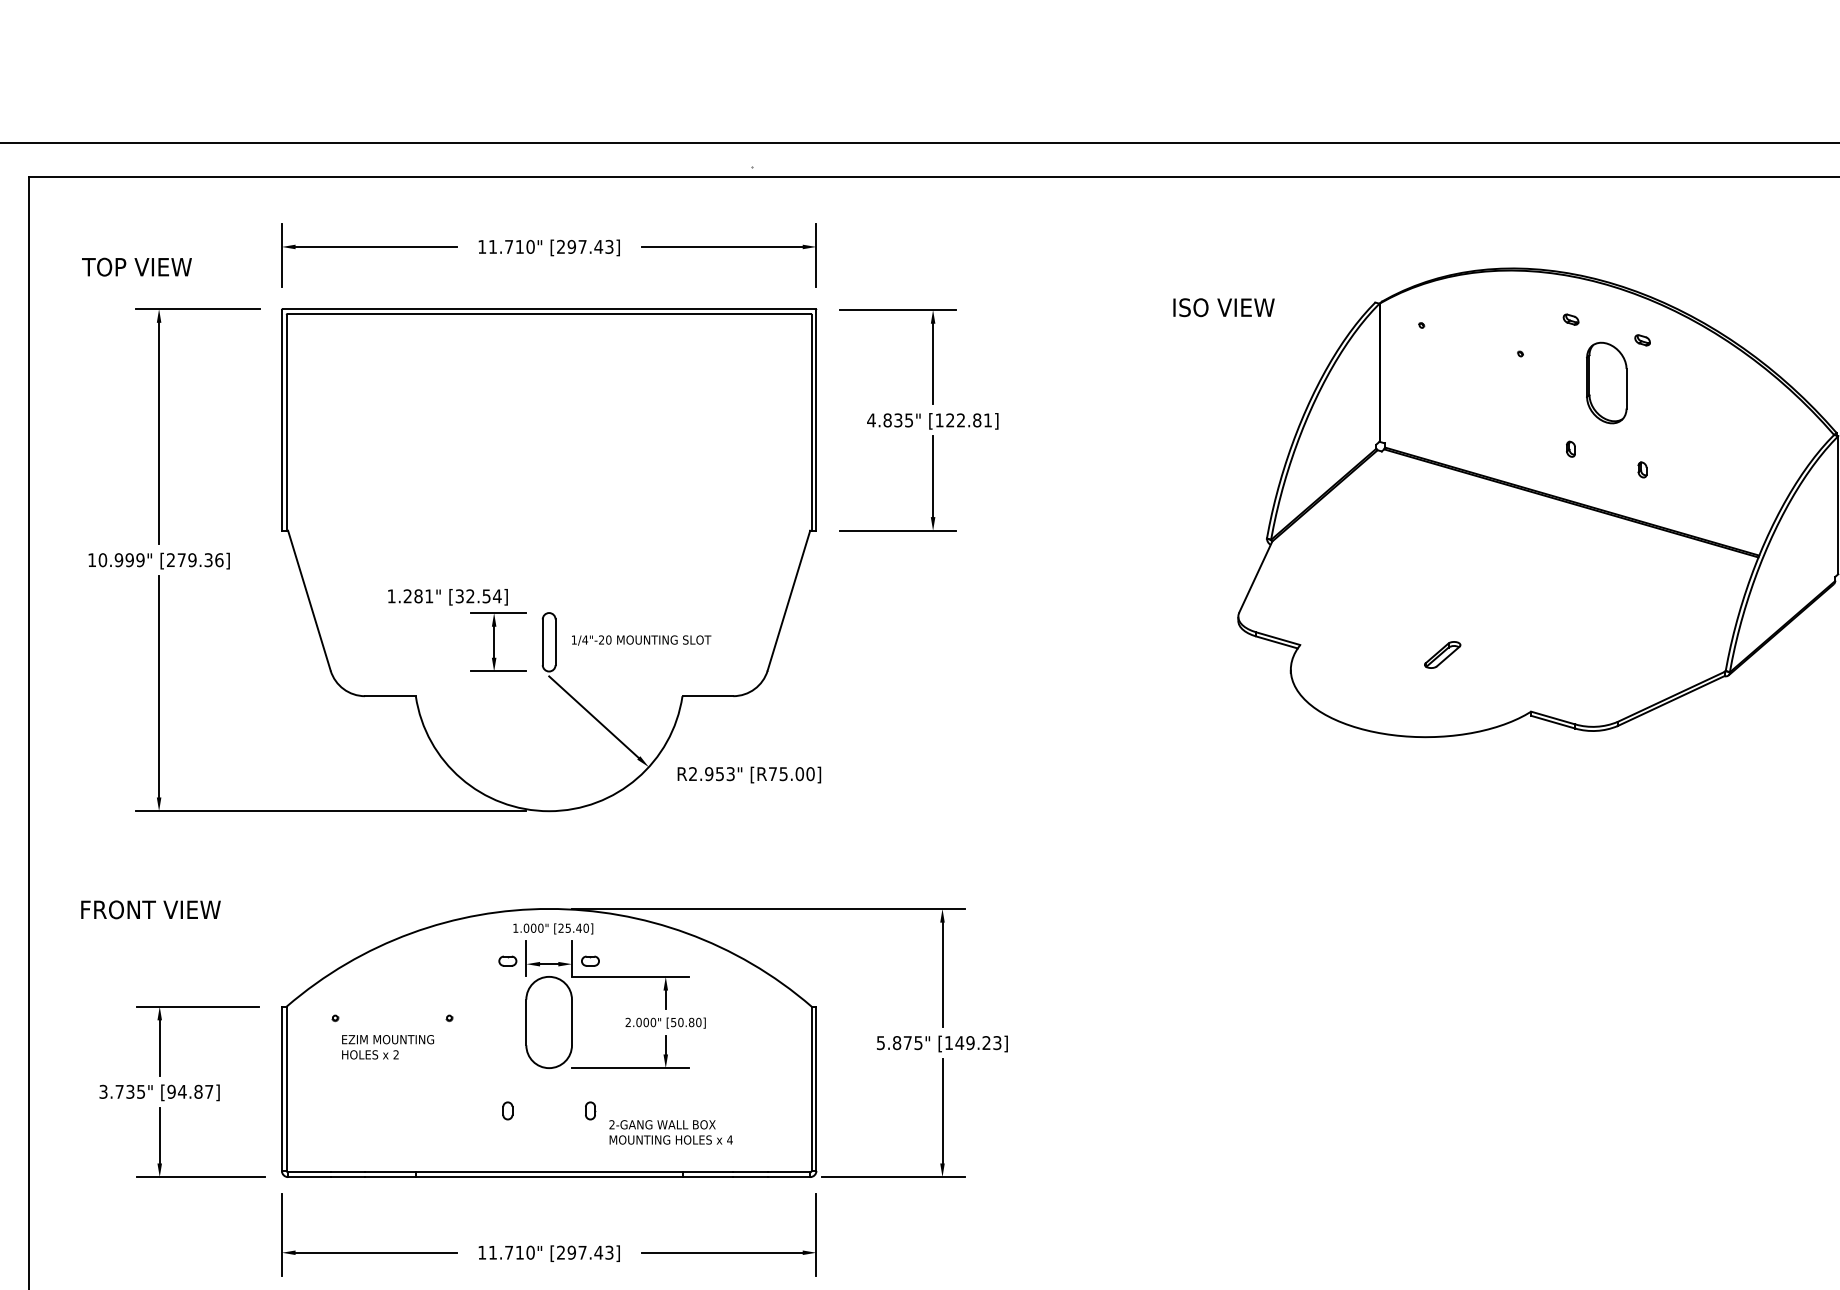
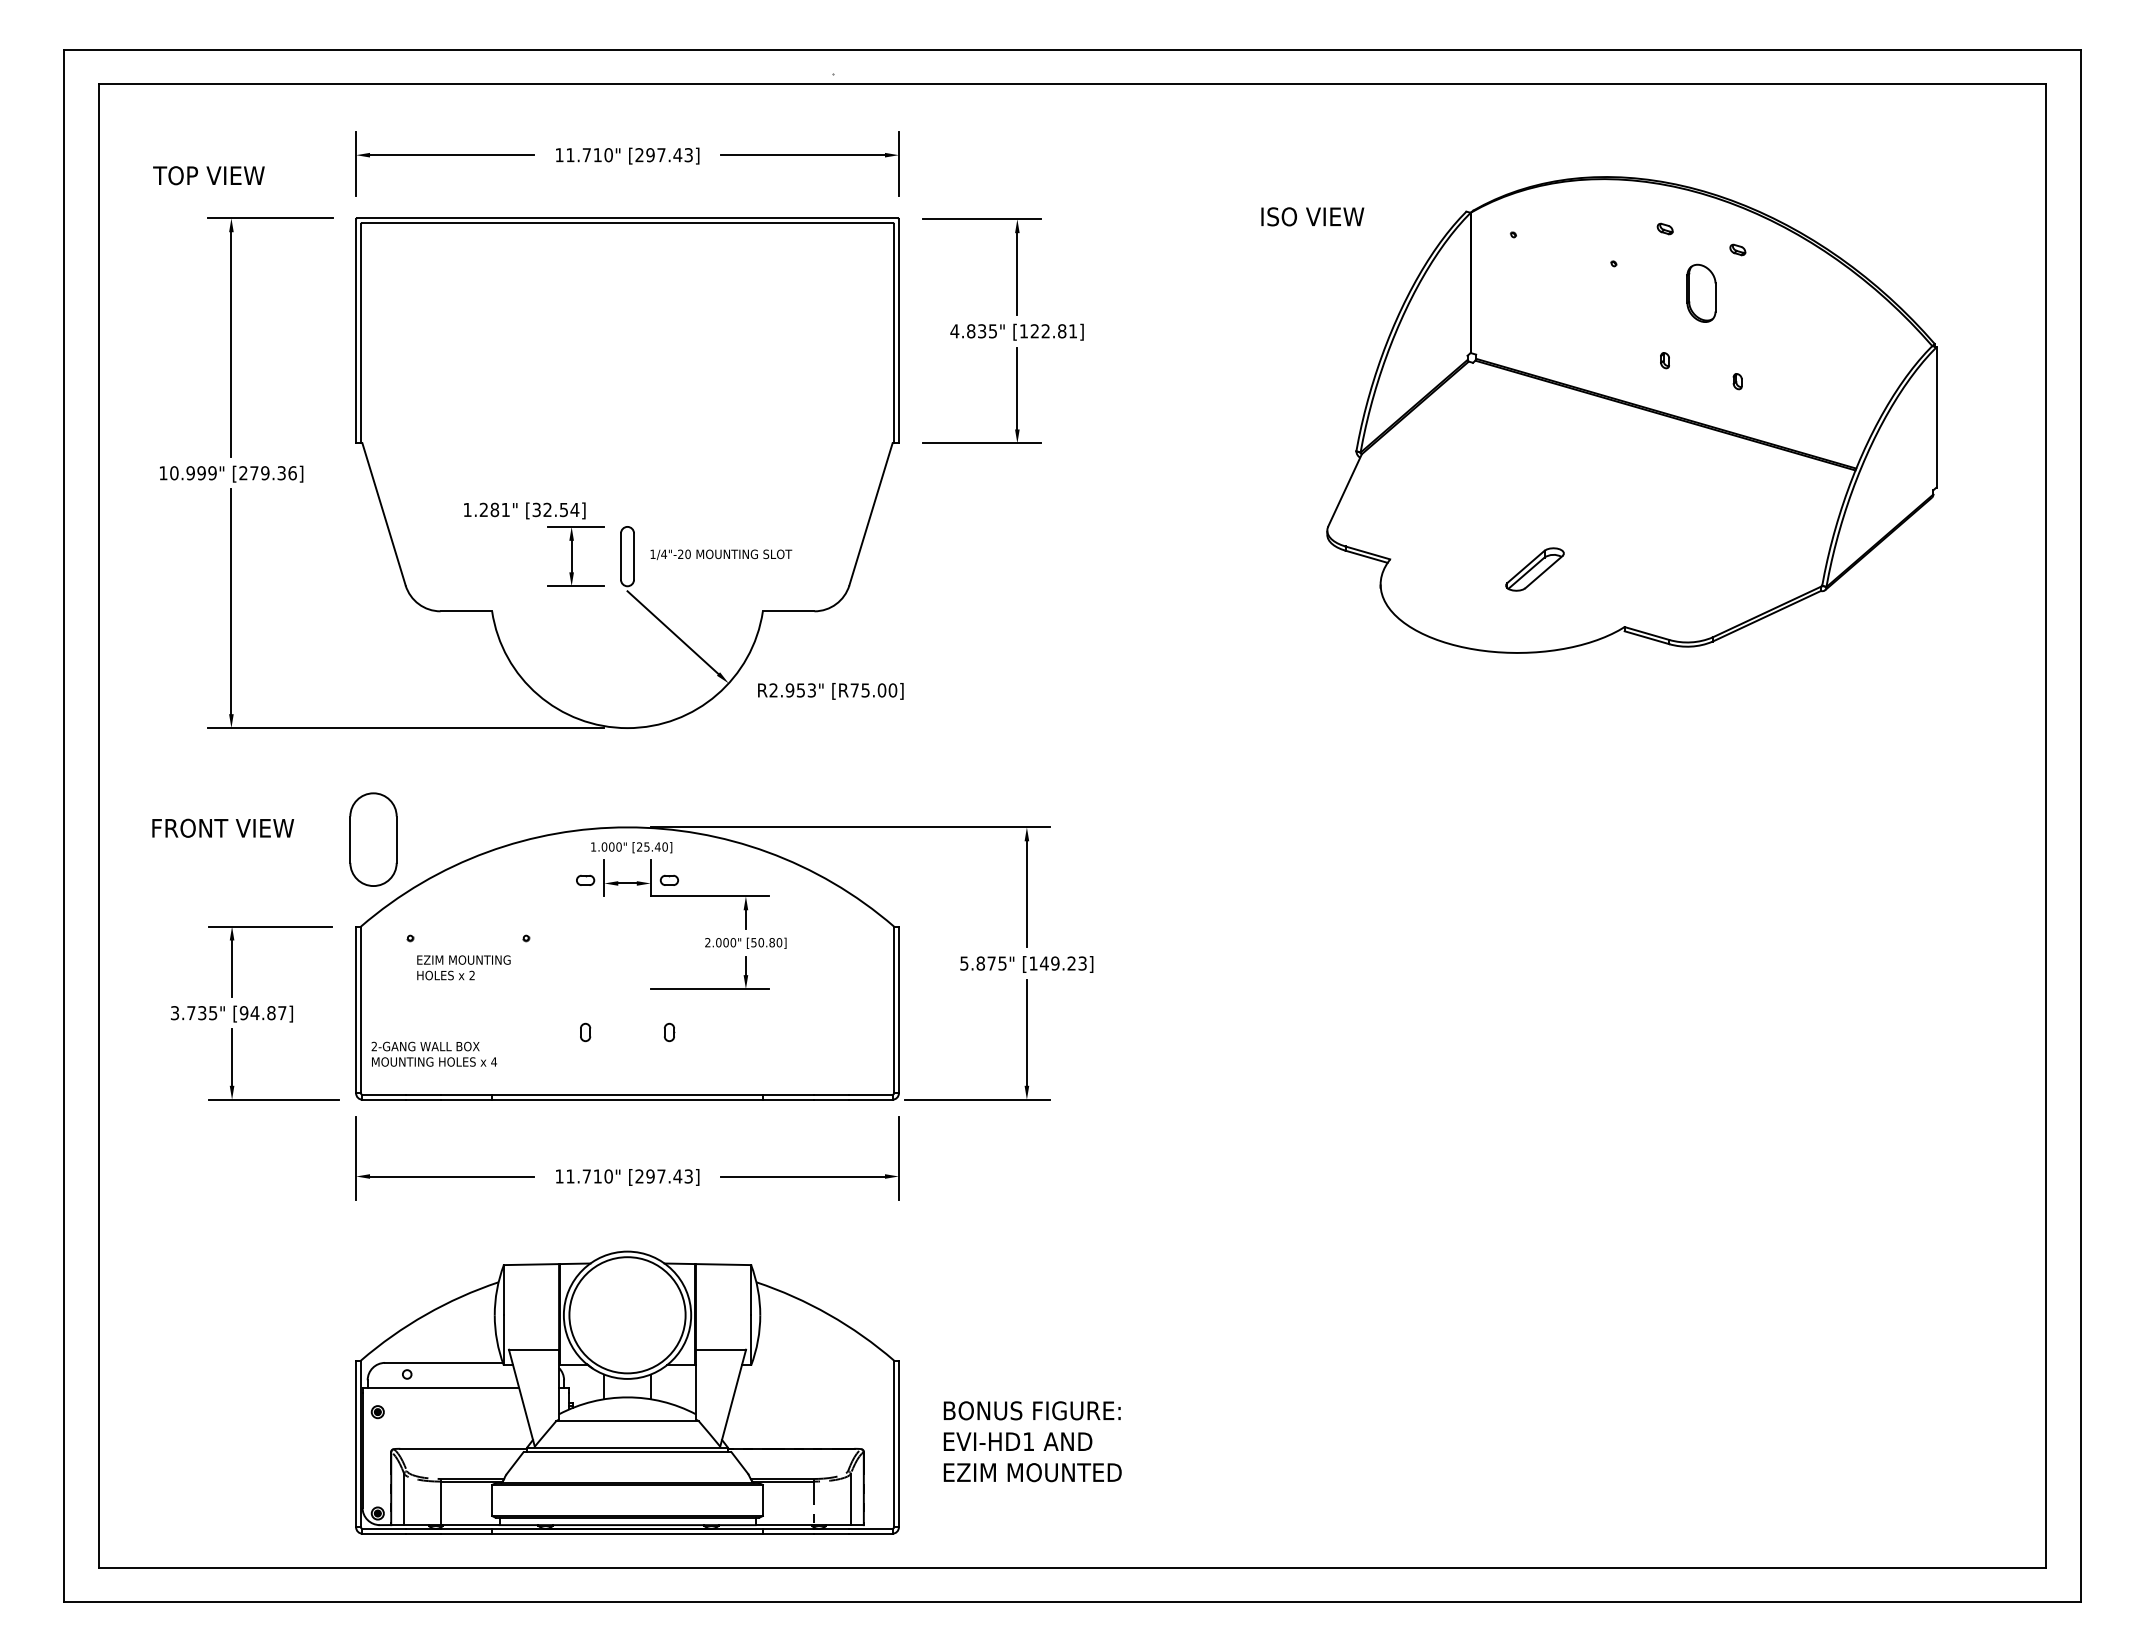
part: (1606, 383) -> (1701, 293), size x0.7
part: (1442, 654) -> (1534, 569), size x1.6
part: (549, 1022) -> (373, 839), moved
text: (670, 1131) -> (433, 1053), moved

